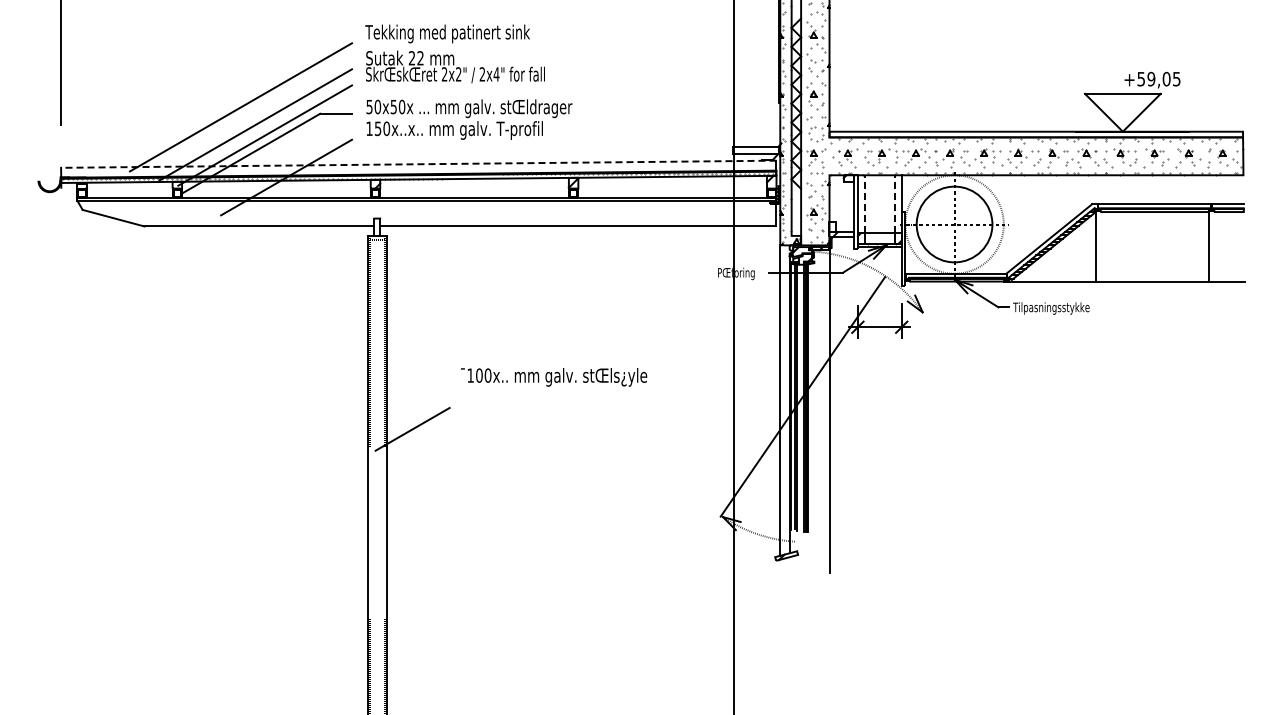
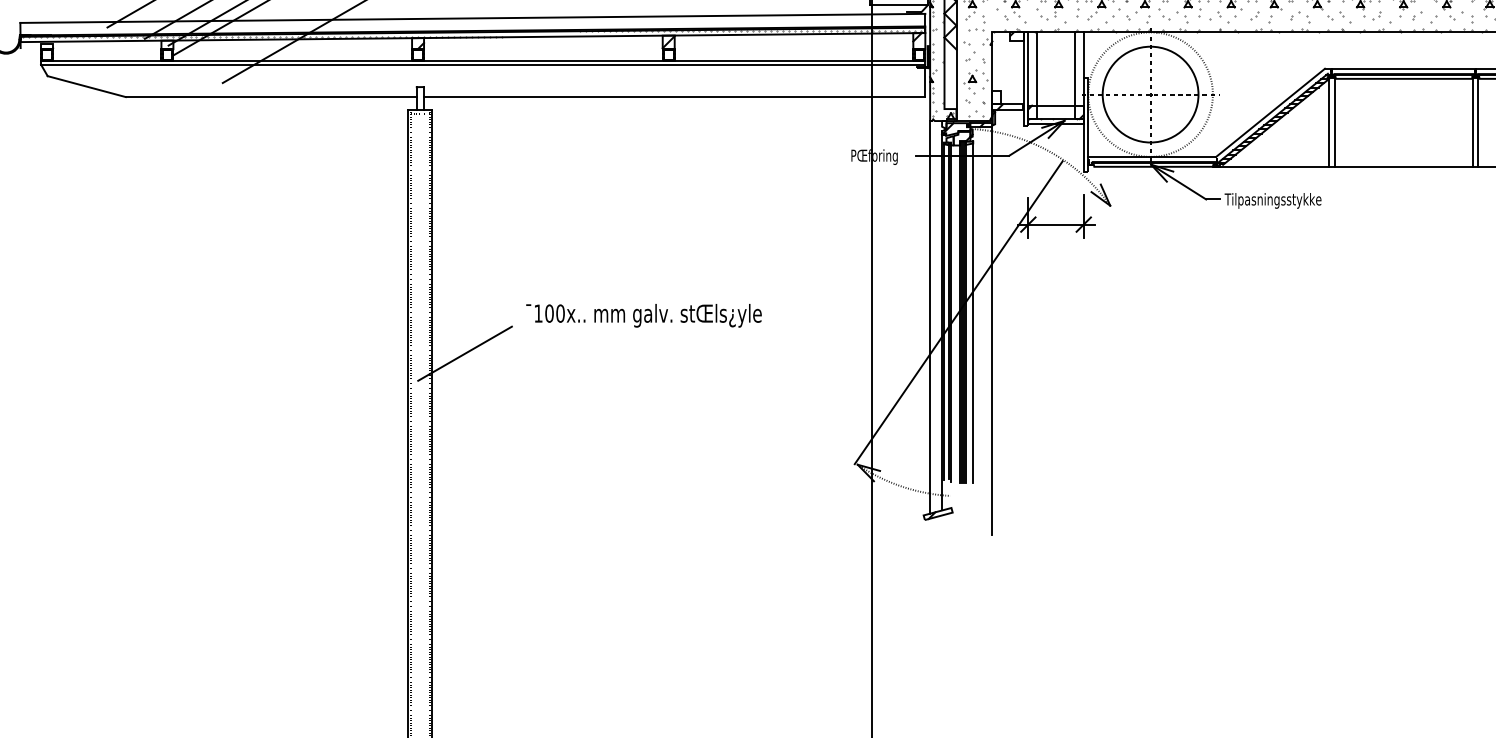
line: (418, 164) -> (472, 18), dashed -> solid
line: (864, 204) -> (1036, 69), dashed -> solid
line: (894, 204) -> (1074, 69), dashed -> solid
line: (1100, 246) -> (1335, 122), added
line: (1213, 246) -> (1478, 122), added
text: (554, 377) -> (644, 315), moved
line: (814, 396) -> (973, 312), added

